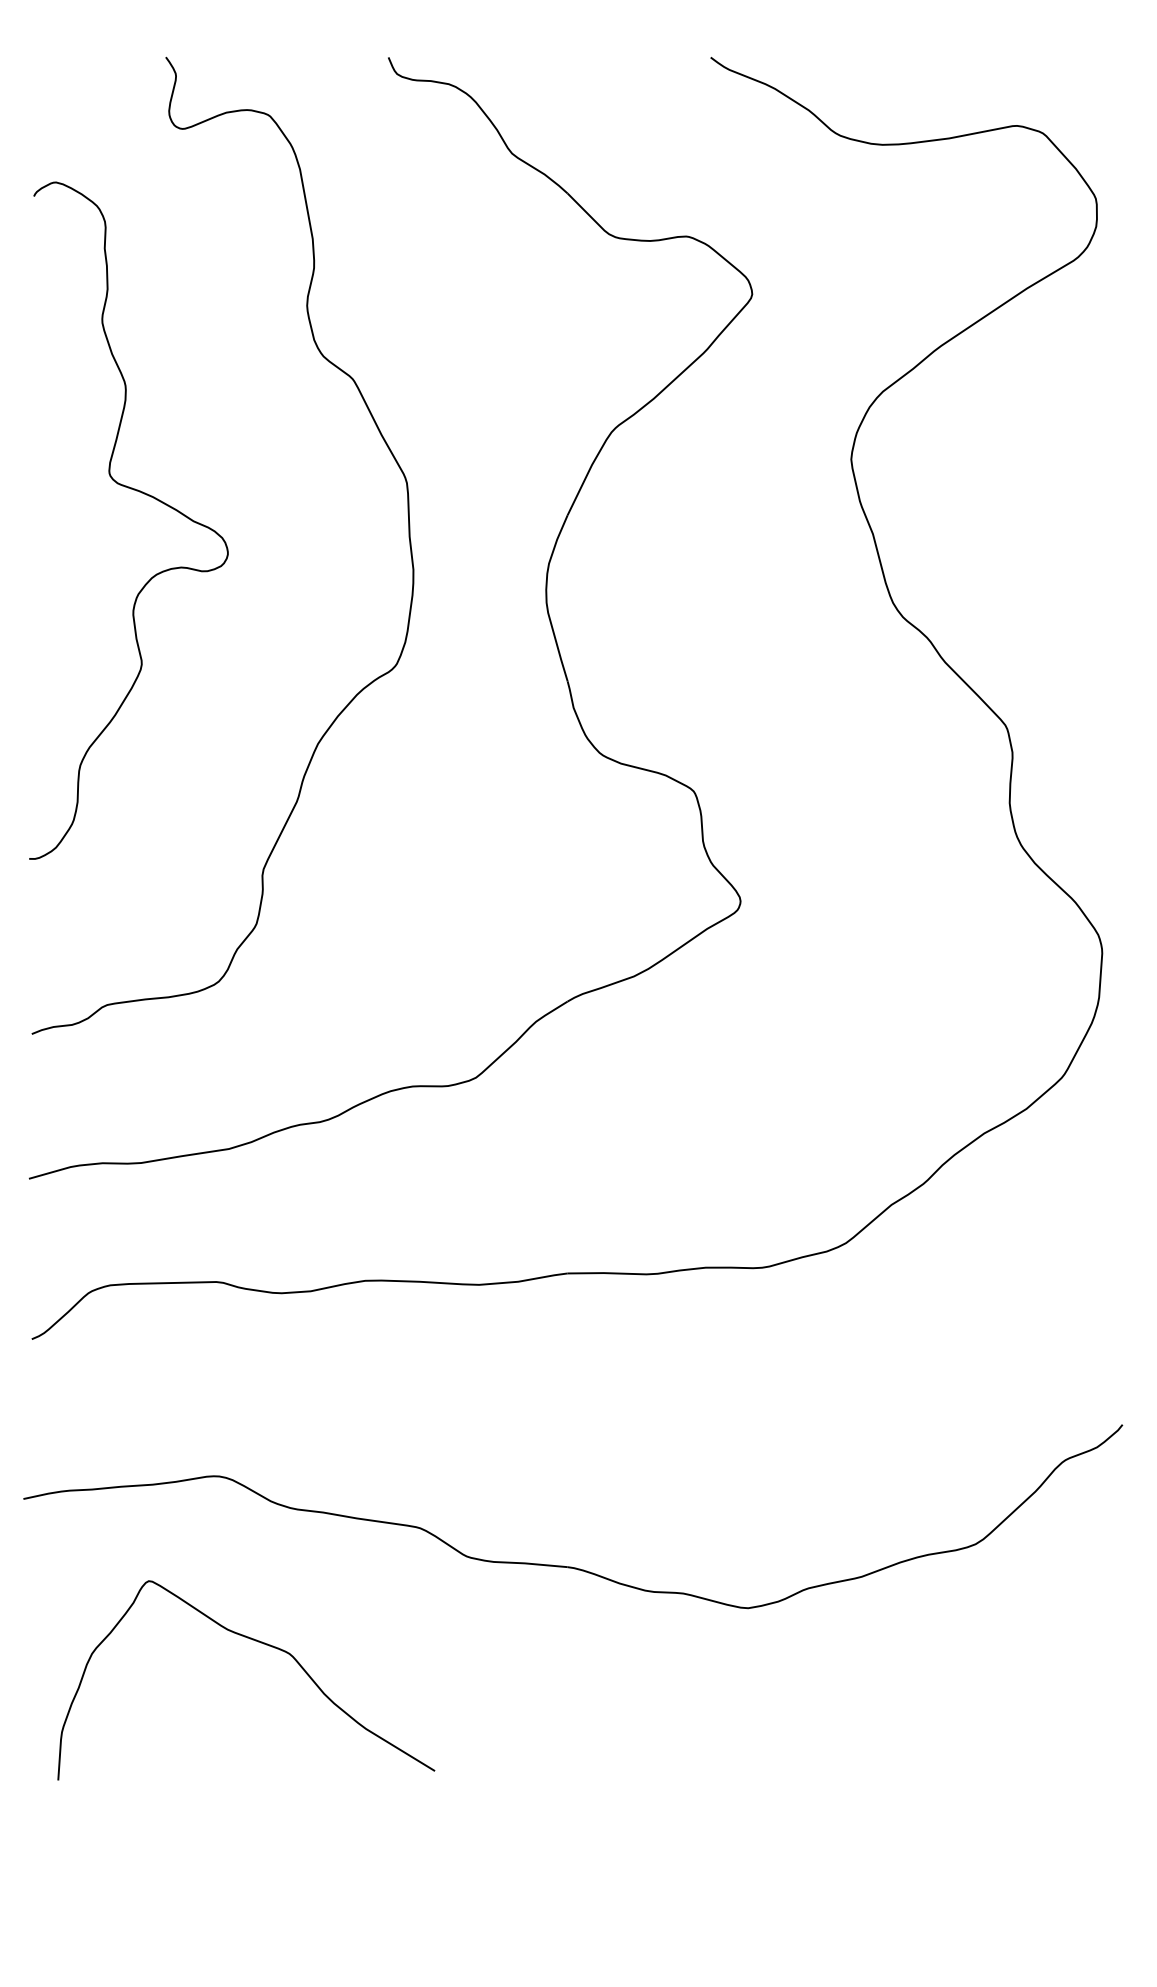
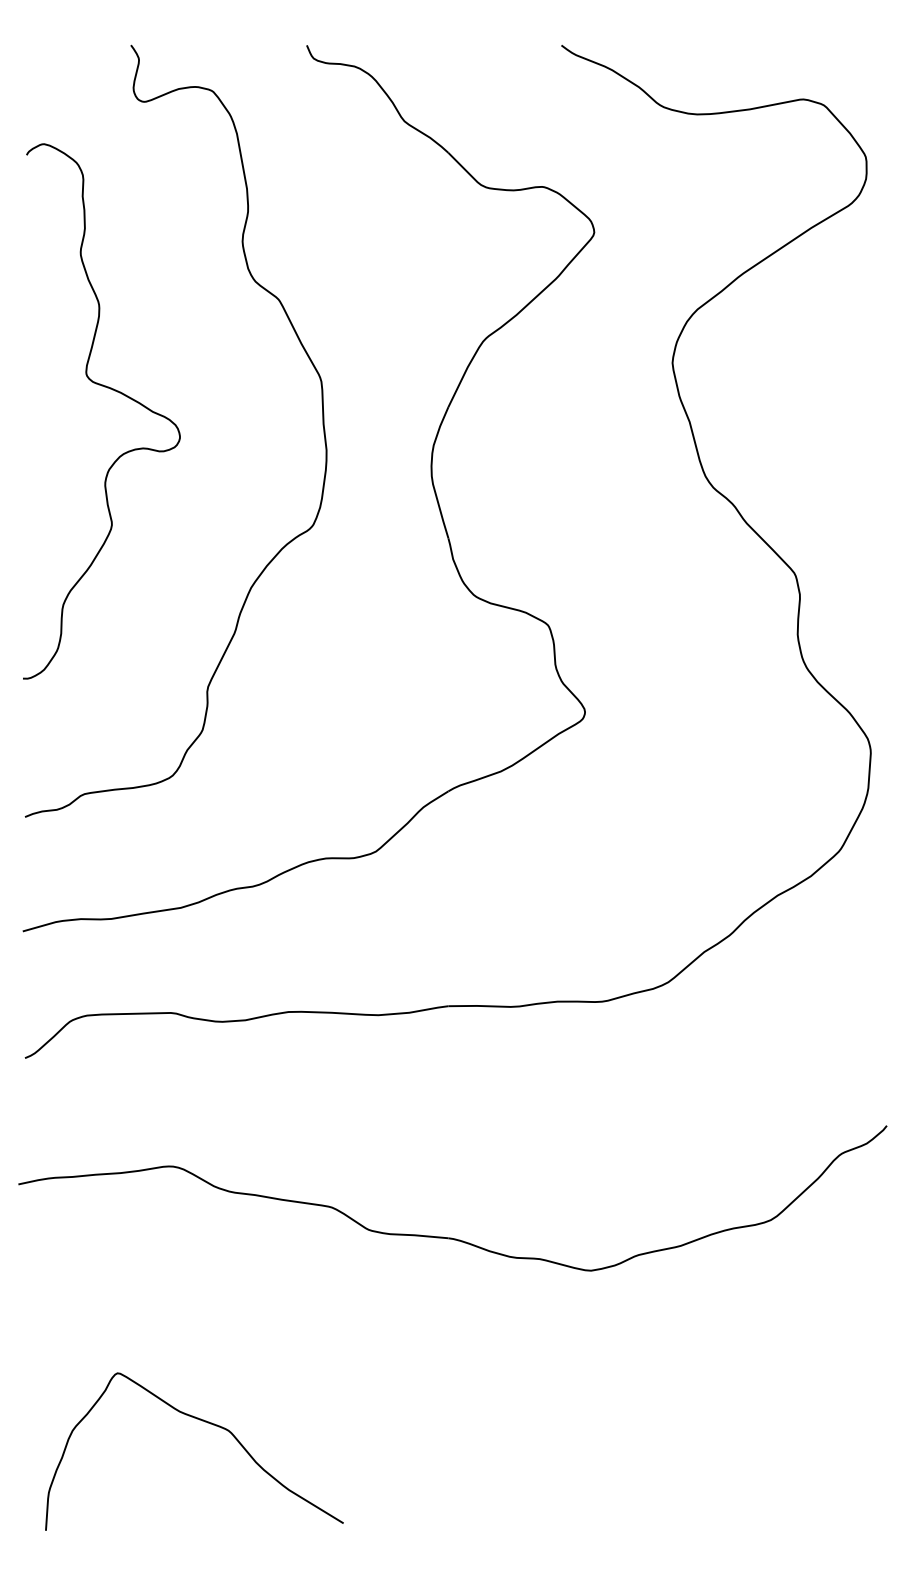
curve: (262, 1644) -> (207, 1423), moved

